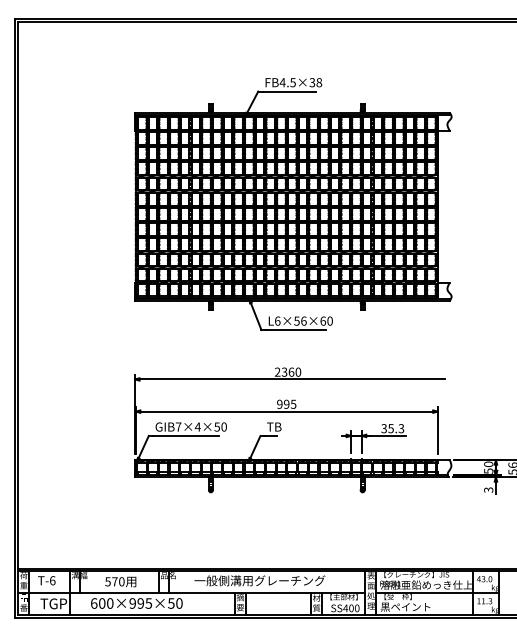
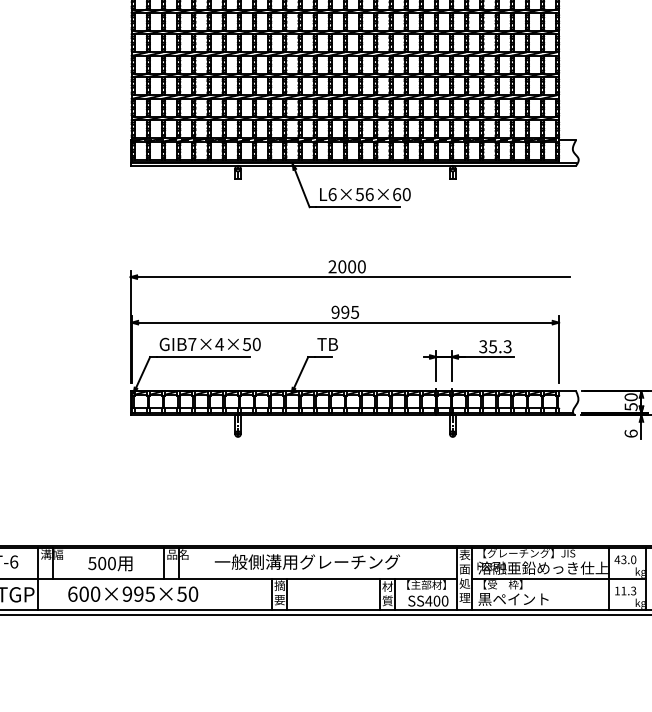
text: (287, 371) -> (346, 265), 2360 -> 2000
text: (488, 489) -> (630, 432), 3 -> 6
text: (114, 581) -> (101, 563), 570 -> 500

